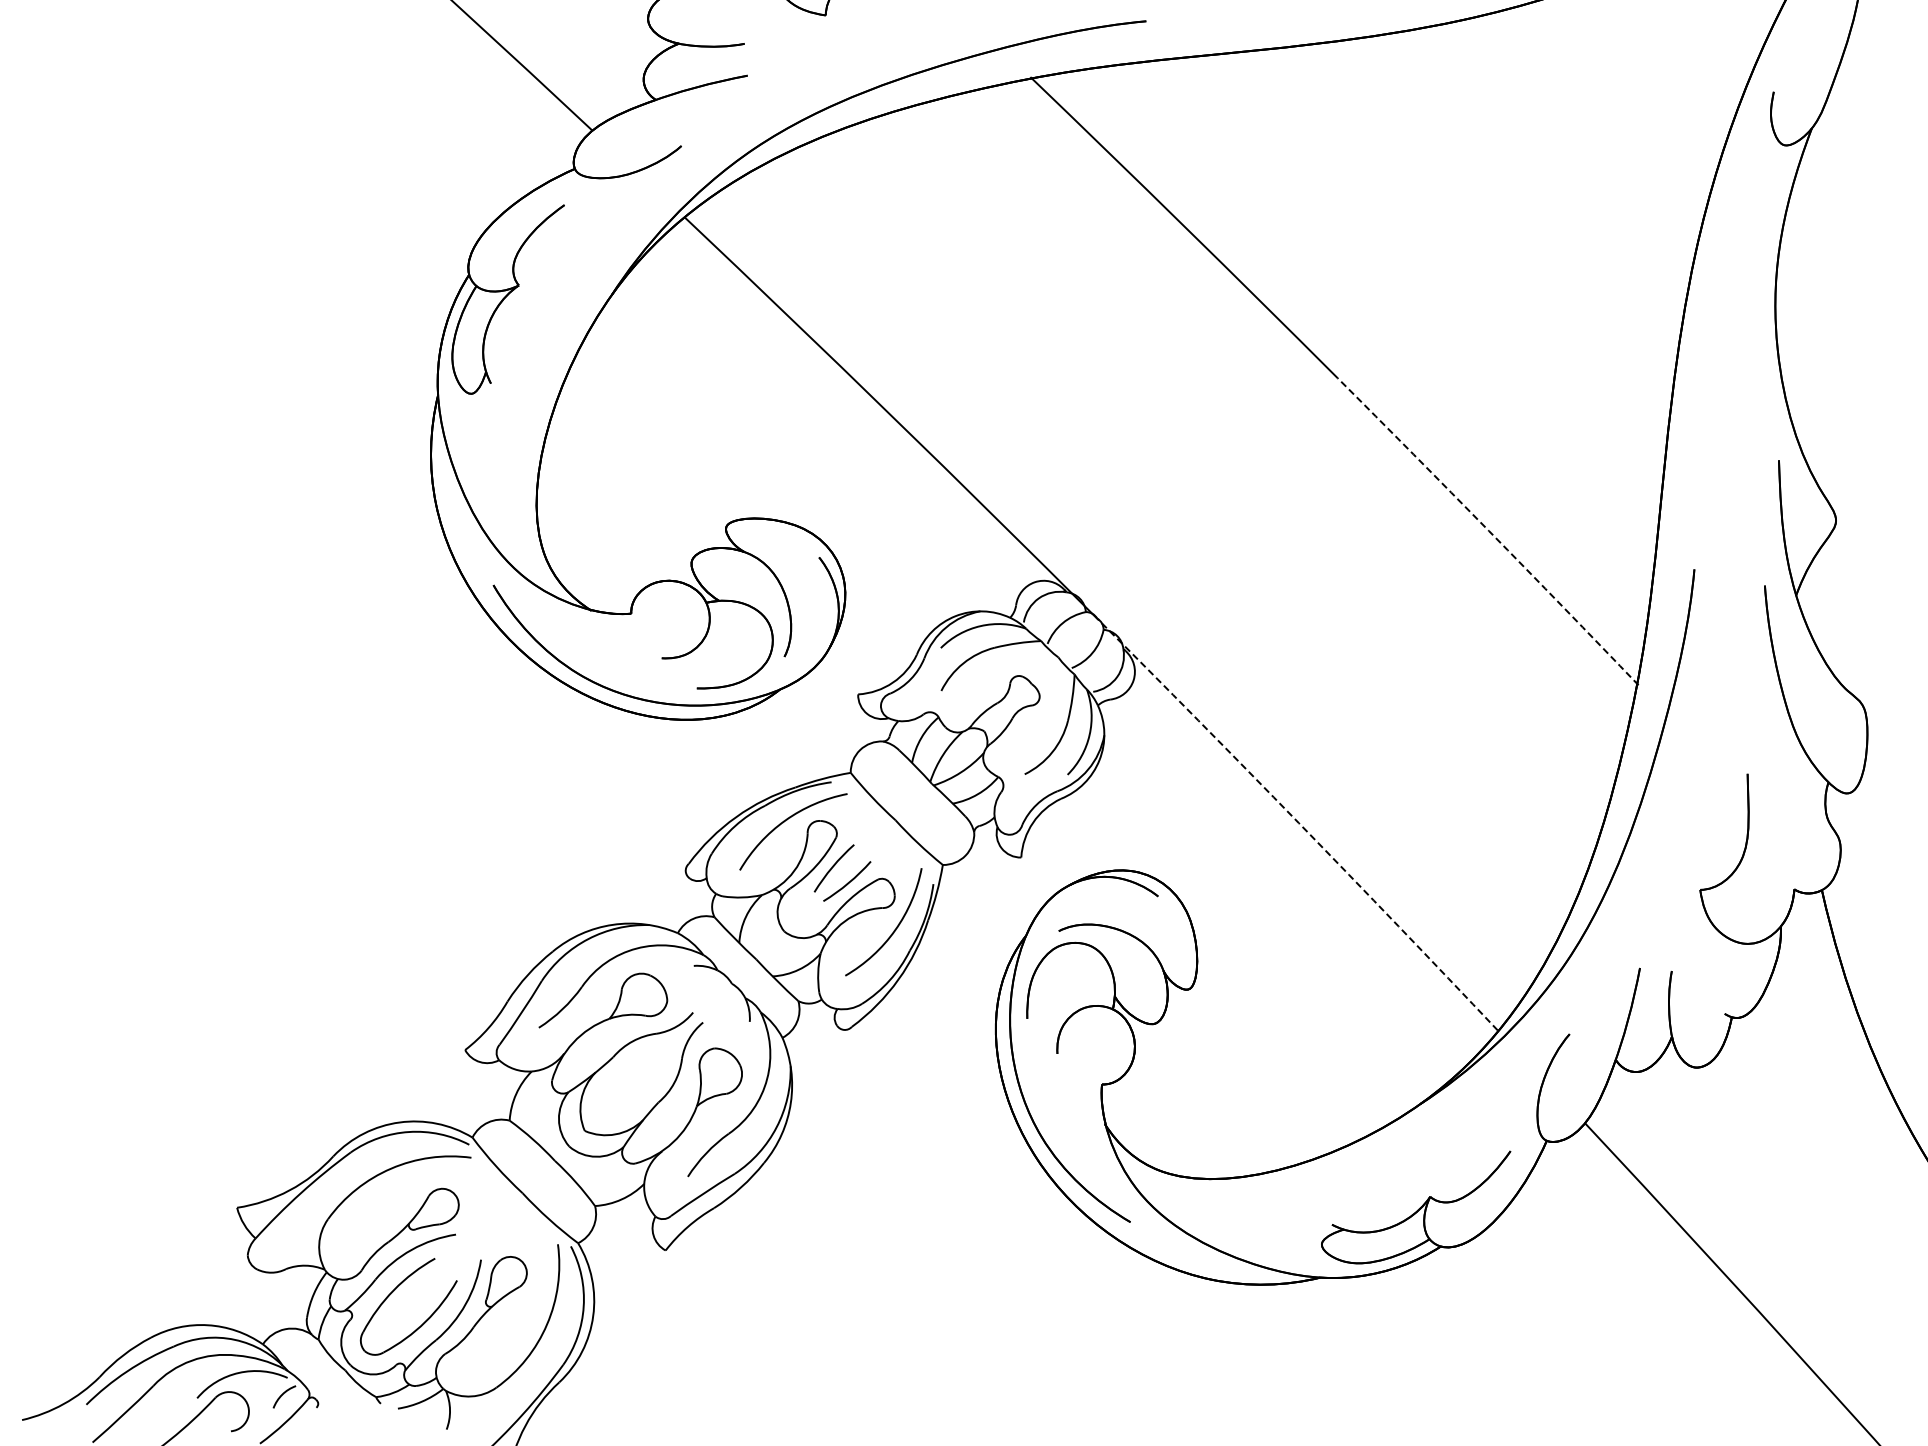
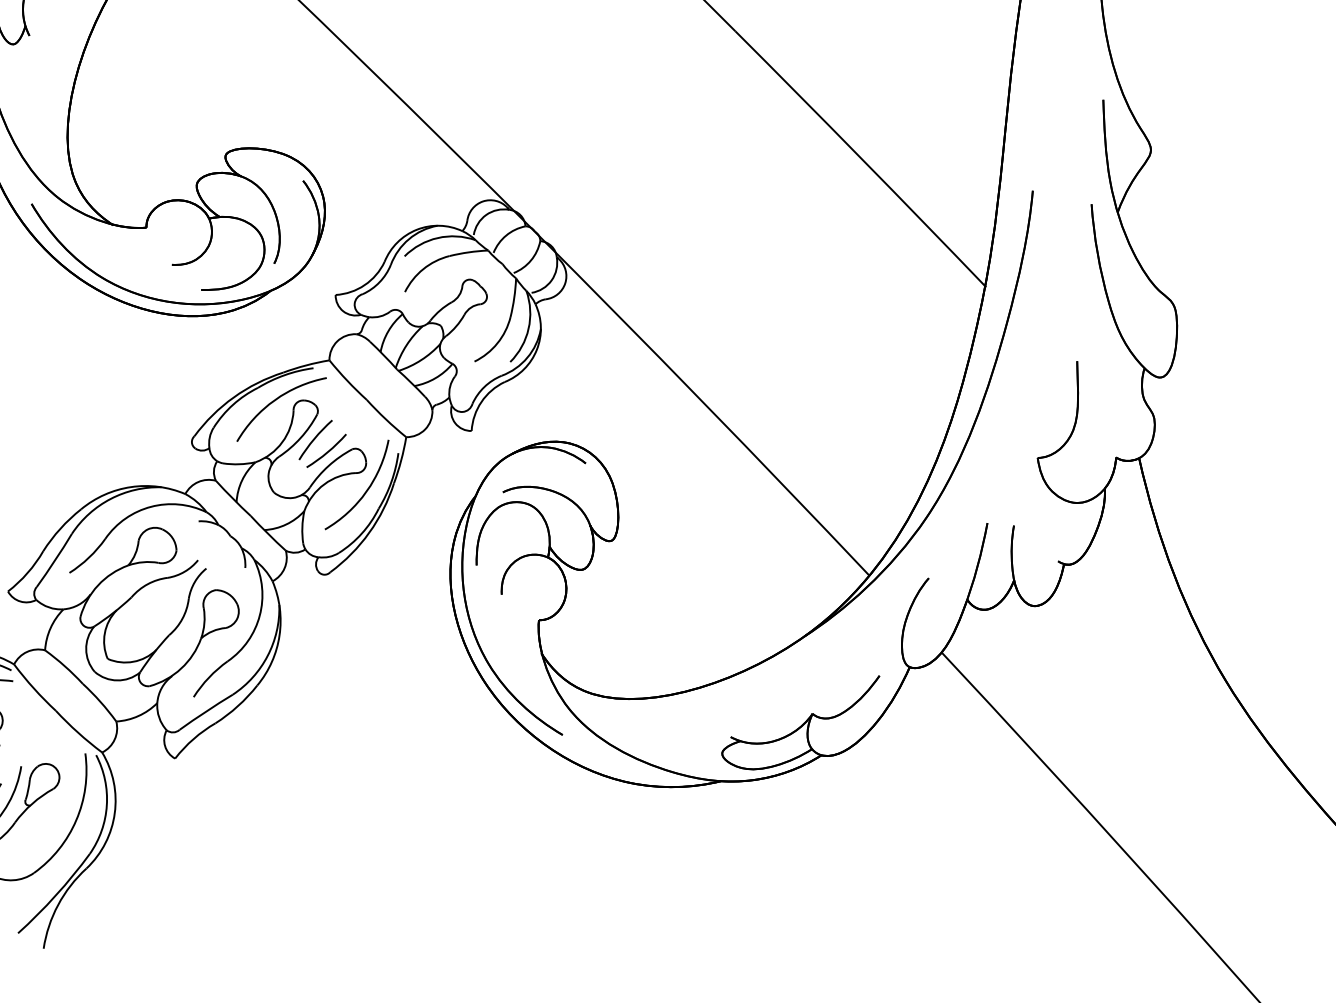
arc: (1488, 530) -> (861, 158), dashed -> solid
arc: (1298, 823) -> (702, 402), dashed -> solid

